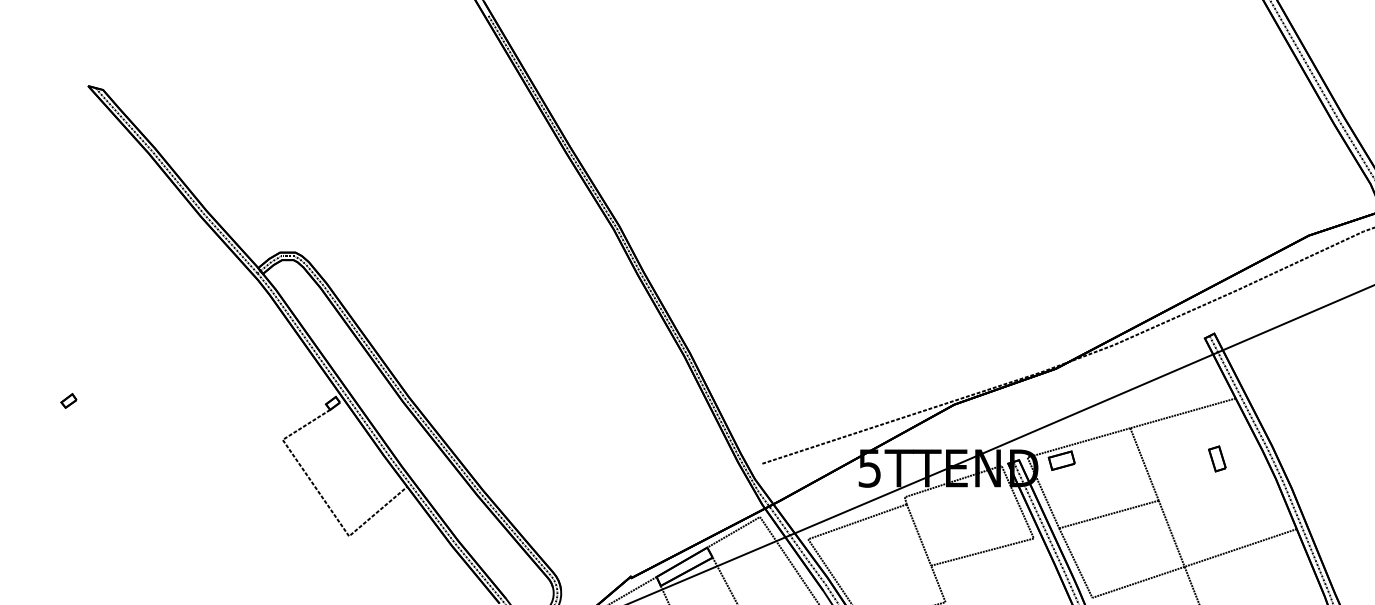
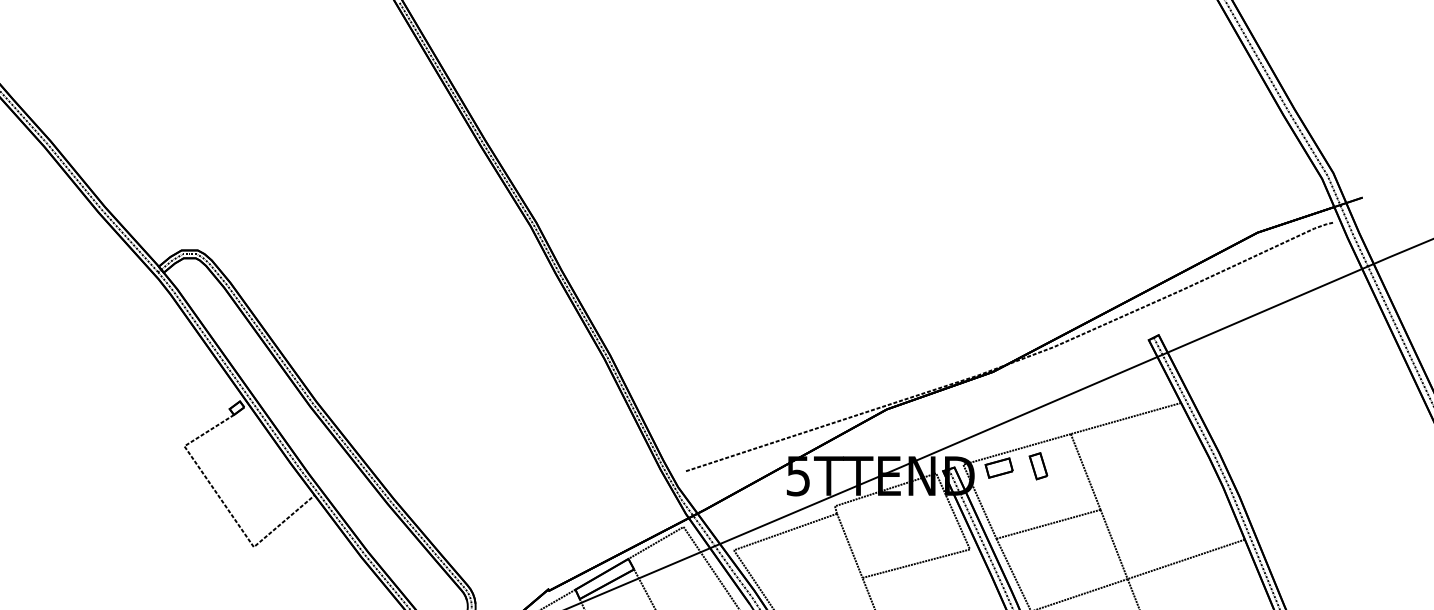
part: (1217, 458) -> (1038, 465), moved

